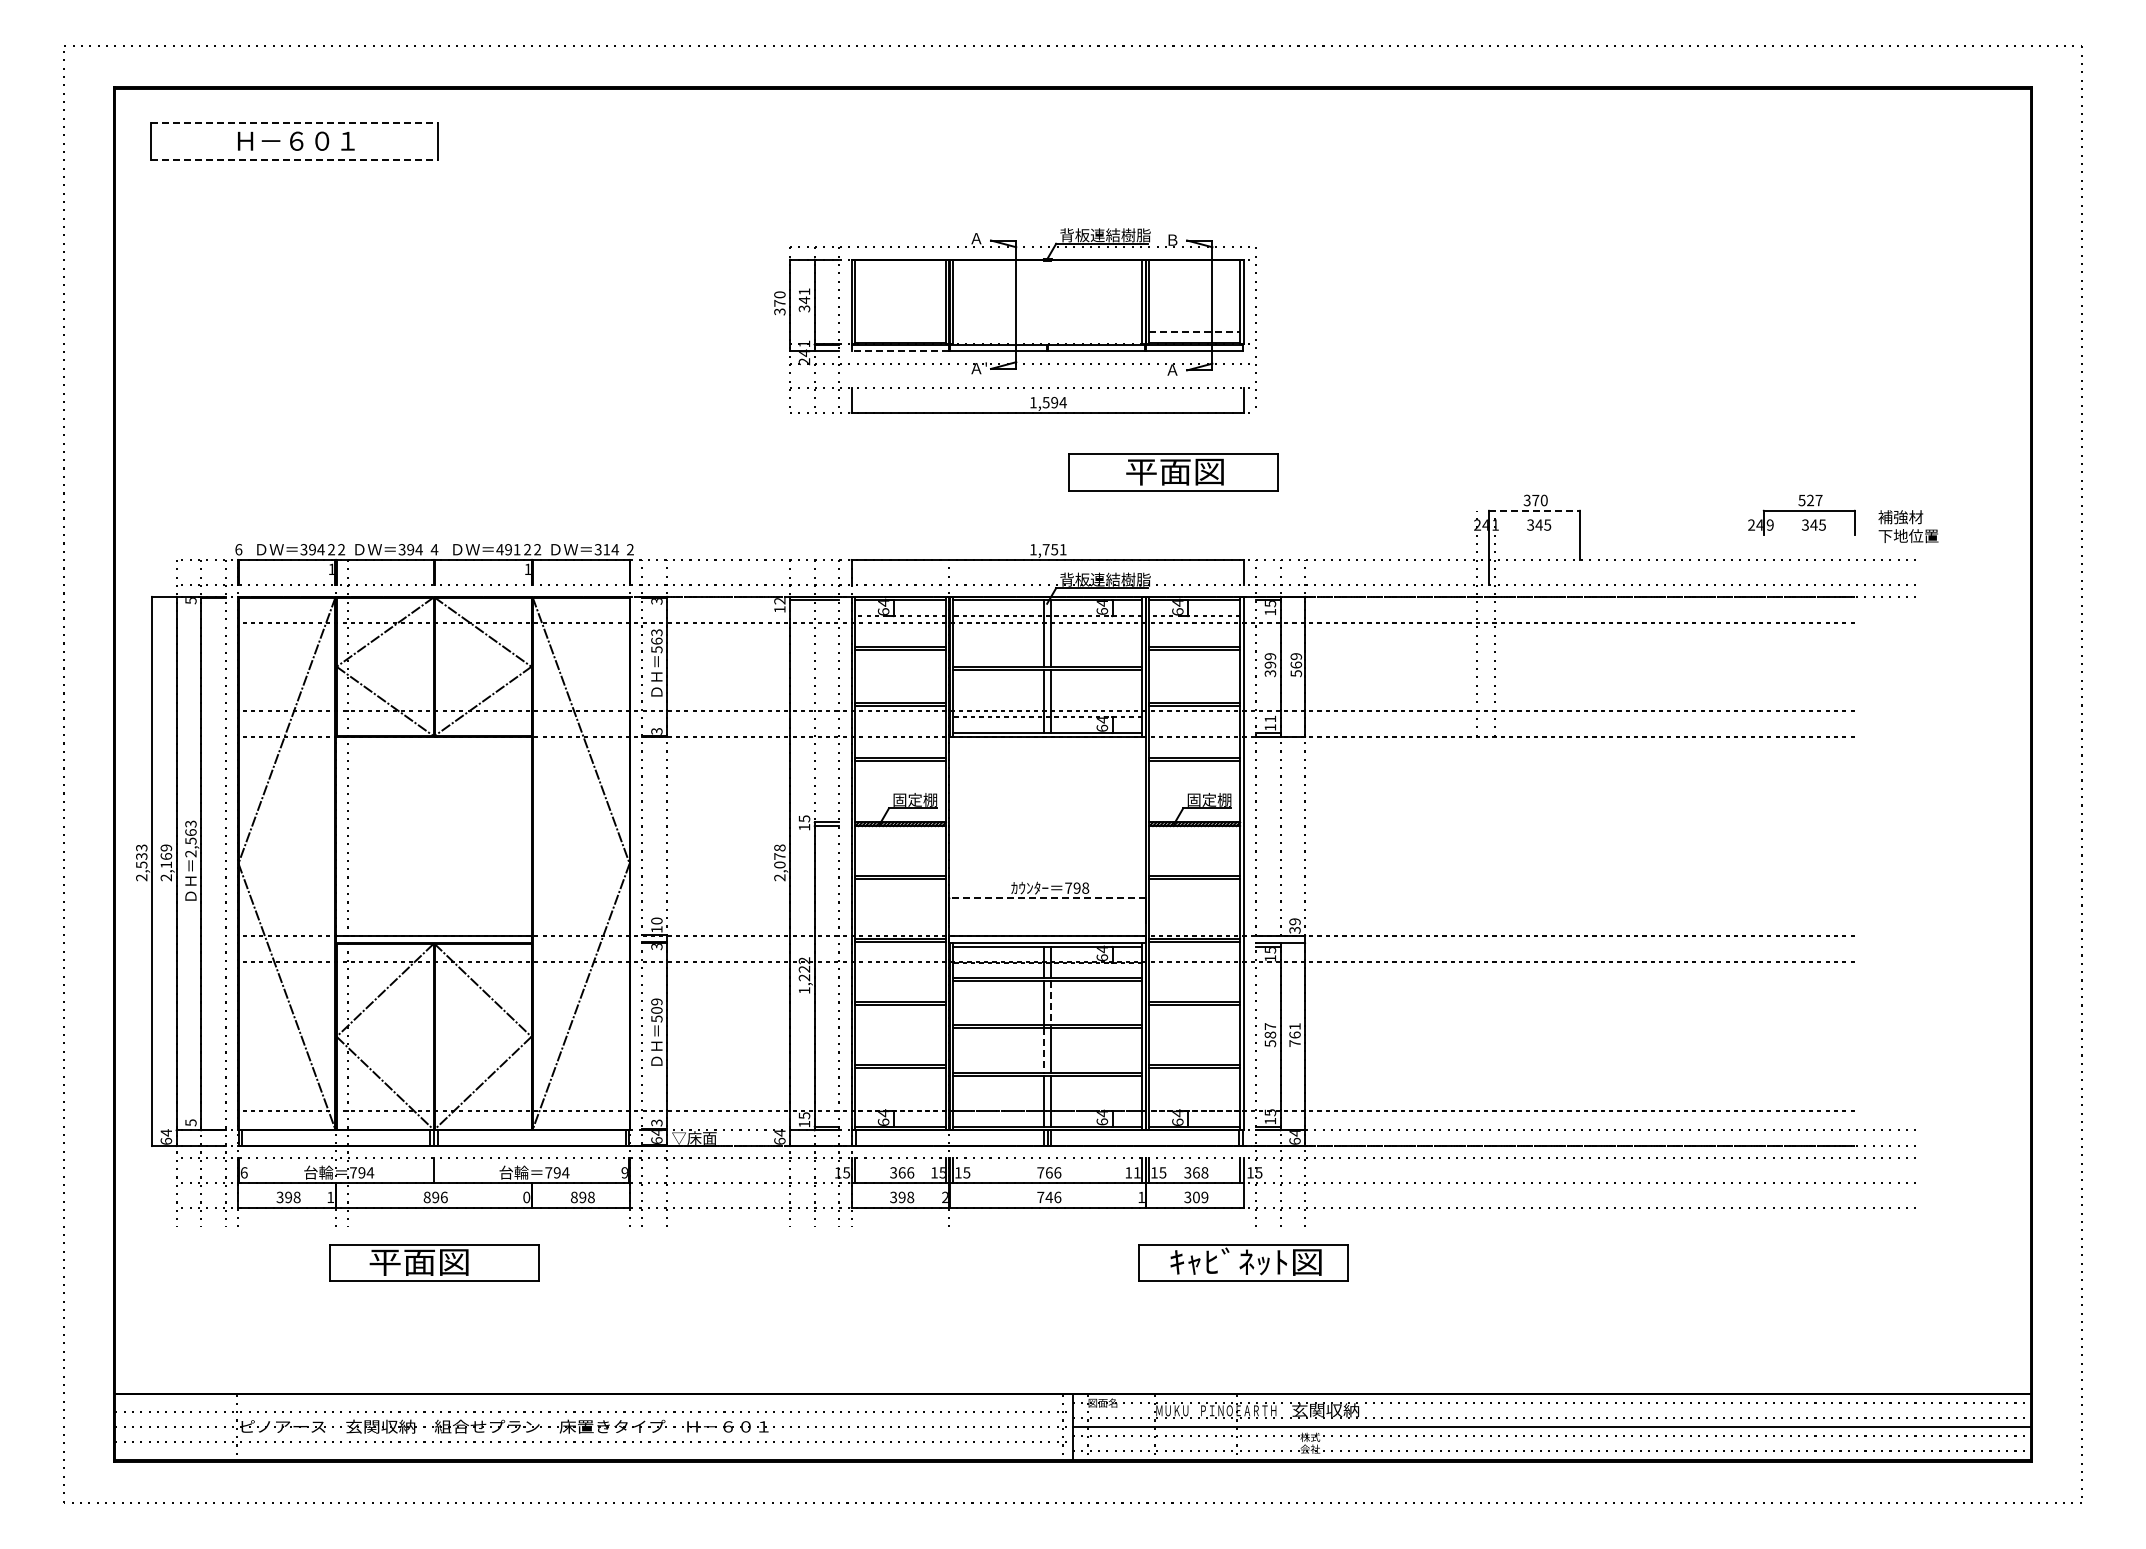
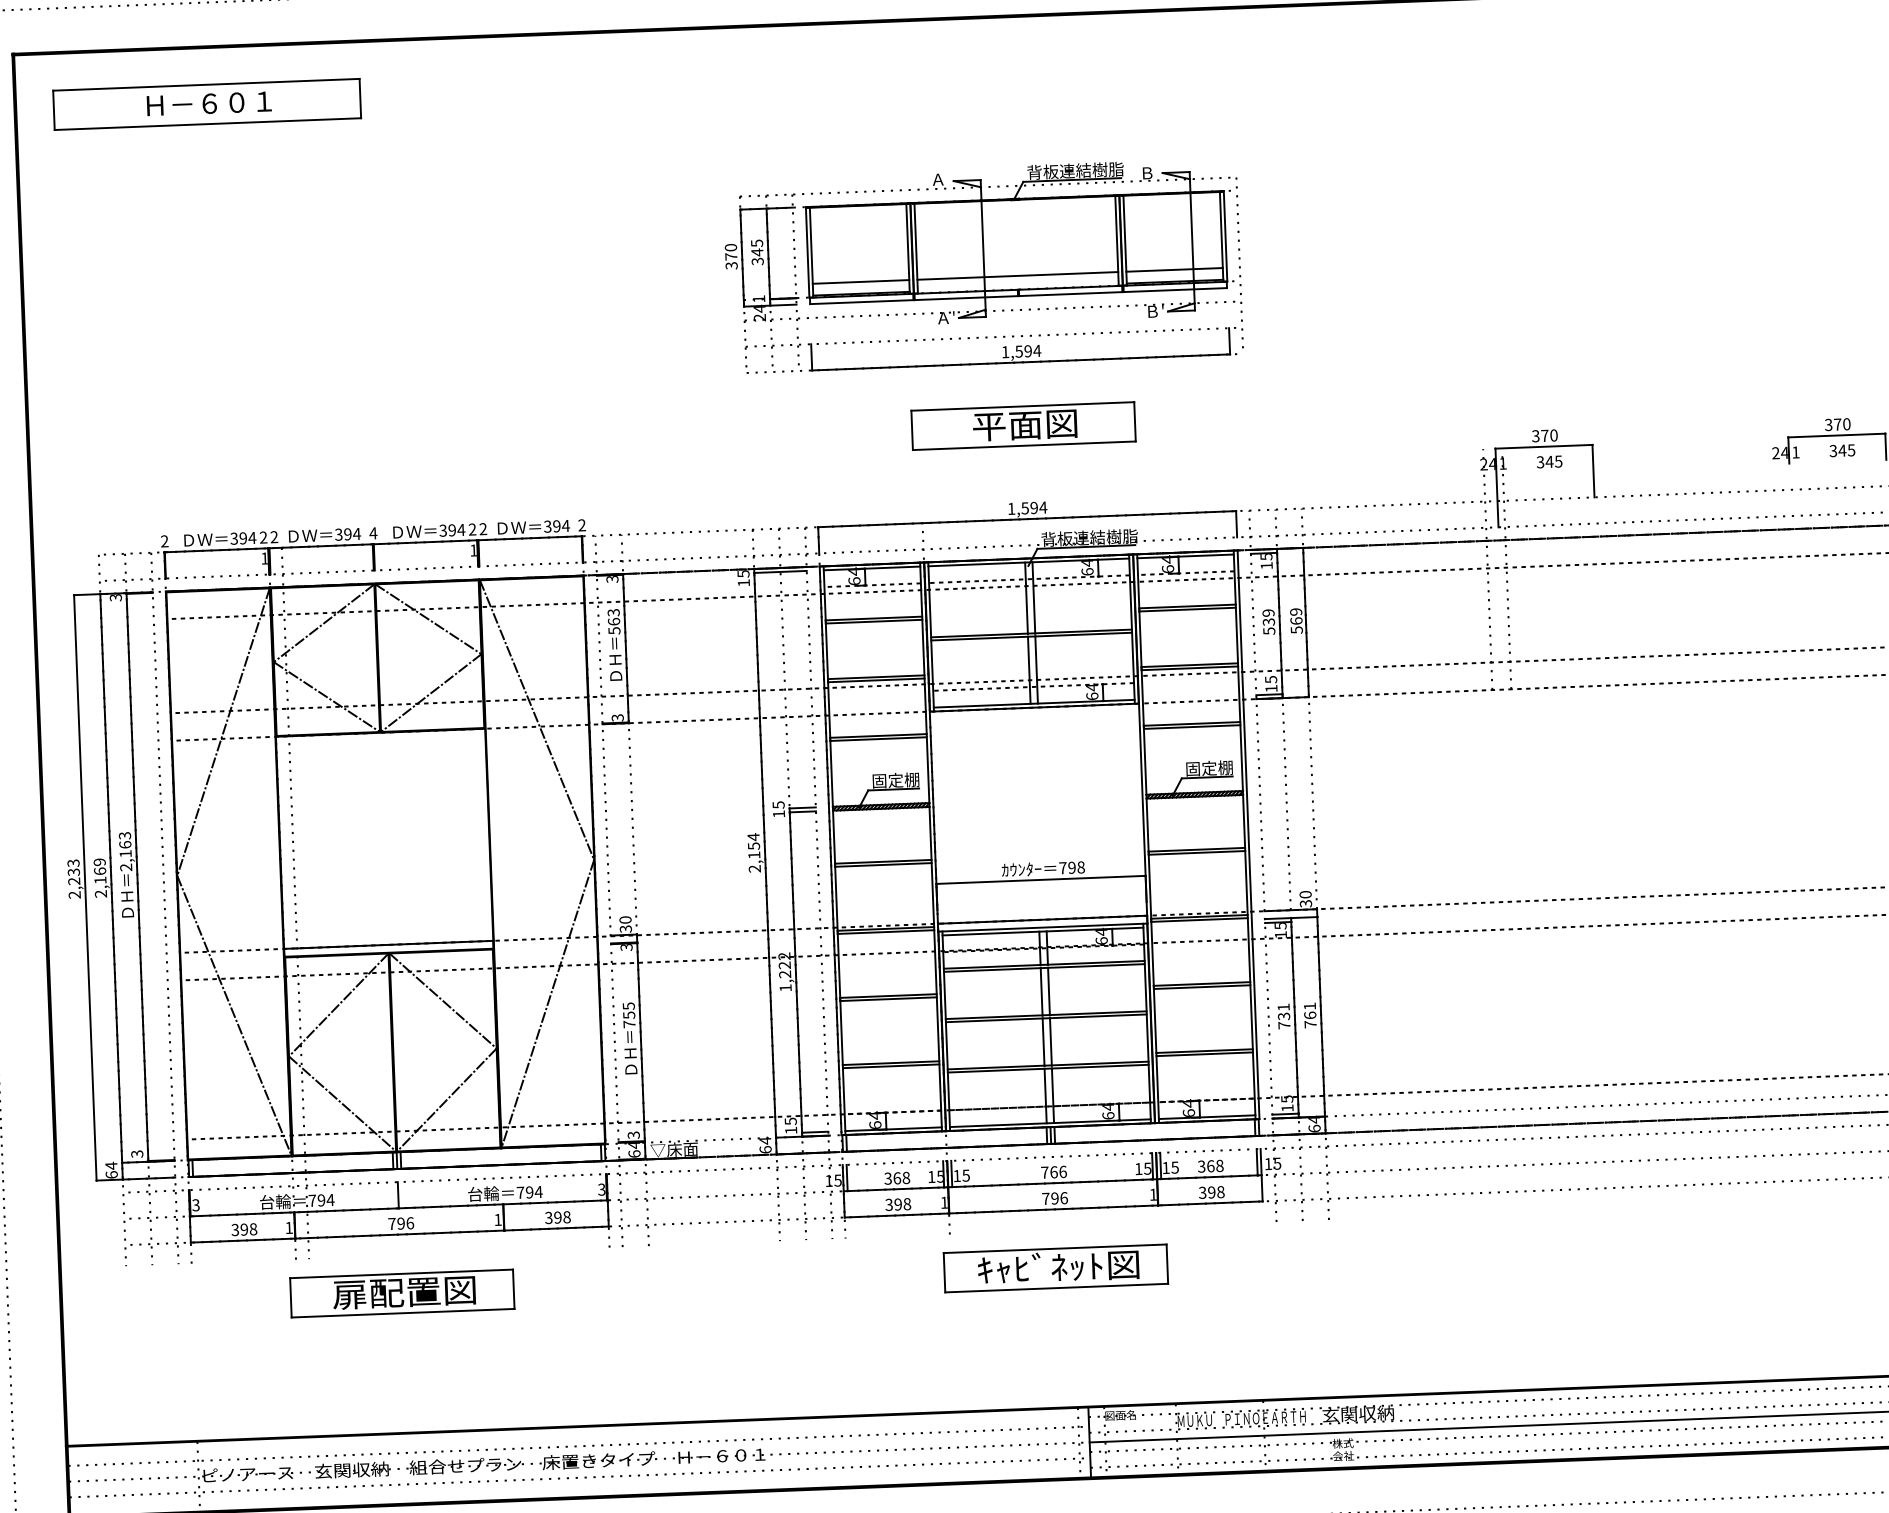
line: (294, 123) -> (206, 84), dashed -> solid
line: (294, 160) -> (208, 124), dashed -> solid
text: (804, 291) -> (757, 243), 341 -> 345
line: (900, 331) -> (861, 281), added
line: (1047, 331) -> (1017, 275), added
line: (1195, 331) -> (1175, 269), dashed -> solid
line: (900, 350) -> (861, 302), dashed -> solid
text: (1174, 369) -> (1154, 311), Ａ -> Ｂ'
part: (1173, 472) -> (1023, 426), moved
text: (1810, 500) -> (1837, 424), 527 -> 370
line: (1534, 510) -> (1543, 446), dashed -> solid
text: (1769, 524) -> (1795, 451), 9 -> 1
text: (238, 549) -> (164, 541), 6 -> 2
text: (508, 549) -> (452, 530), 491 -> 394
text: (606, 549) -> (556, 526), 314 -> 394
text: (1054, 549) -> (1034, 507), 1,751 -> 1,594
text: (190, 600) -> (115, 597), 5 -> 3
text: (779, 601) -> (743, 574), 12 -> 15
text: (1270, 668) -> (1269, 625), 399 -> 539
text: (1270, 718) -> (1271, 679), 11 -> 15
text: (190, 840) -> (125, 853), 2,563 -> 2,163
text: (779, 856) -> (753, 846), 2,078 -> 2,154
text: (141, 864) -> (73, 880), 2,533 -> 2,233
line: (1047, 898) -> (1040, 880), dashed -> solid
text: (1294, 921) -> (1305, 894), 39 -> 30
text: (656, 929) -> (625, 929), 10 -> 30
line: (1051, 1003) -> (1049, 991), dashed -> solid
text: (656, 1010) -> (628, 1015), 509 -> 755
text: (1270, 1035) -> (1284, 1016), 587 -> 731
line: (1044, 1050) -> (1043, 1042), dashed -> solid
text: (190, 1122) -> (136, 1153), 5 -> 3
text: (243, 1172) -> (195, 1204), 6 -> 3
text: (624, 1172) -> (601, 1189), 9 -> 3
text: (910, 1172) -> (906, 1177), 366 -> 368
text: (1136, 1172) -> (1146, 1168), 11 -> 15
text: (573, 1196) -> (547, 1216), 898 -> 398
text: (944, 1196) -> (943, 1201), 2 -> 1
text: (426, 1197) -> (391, 1224), 896 -> 796
text: (526, 1197) -> (497, 1219), 0 -> 1
text: (1049, 1197) -> (1055, 1198), 746 -> 796
text: (1200, 1197) -> (1216, 1192), 309 -> 398
text: (435, 1262) -> (403, 1292), 平面図 -> 扉配置図
part: (1243, 1262) -> (1055, 1267), moved

